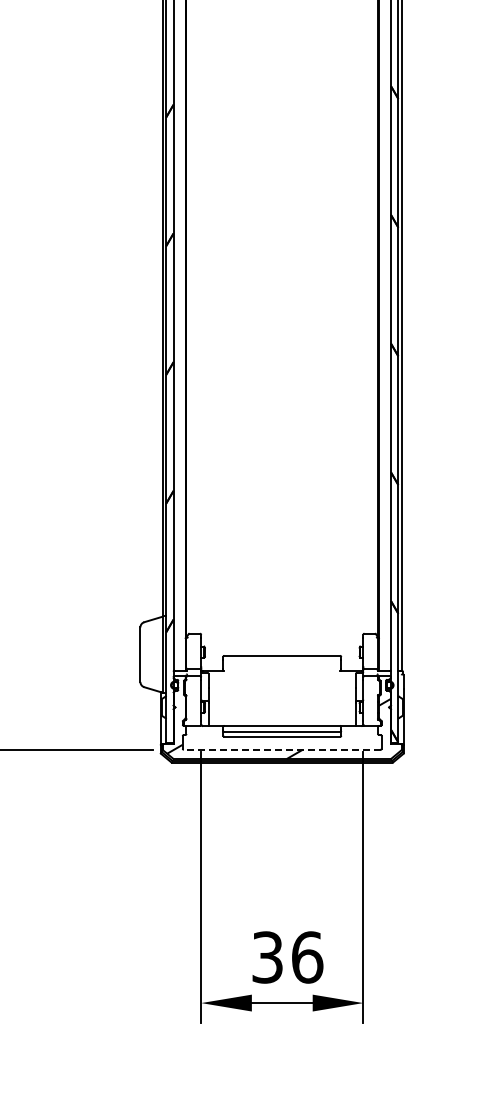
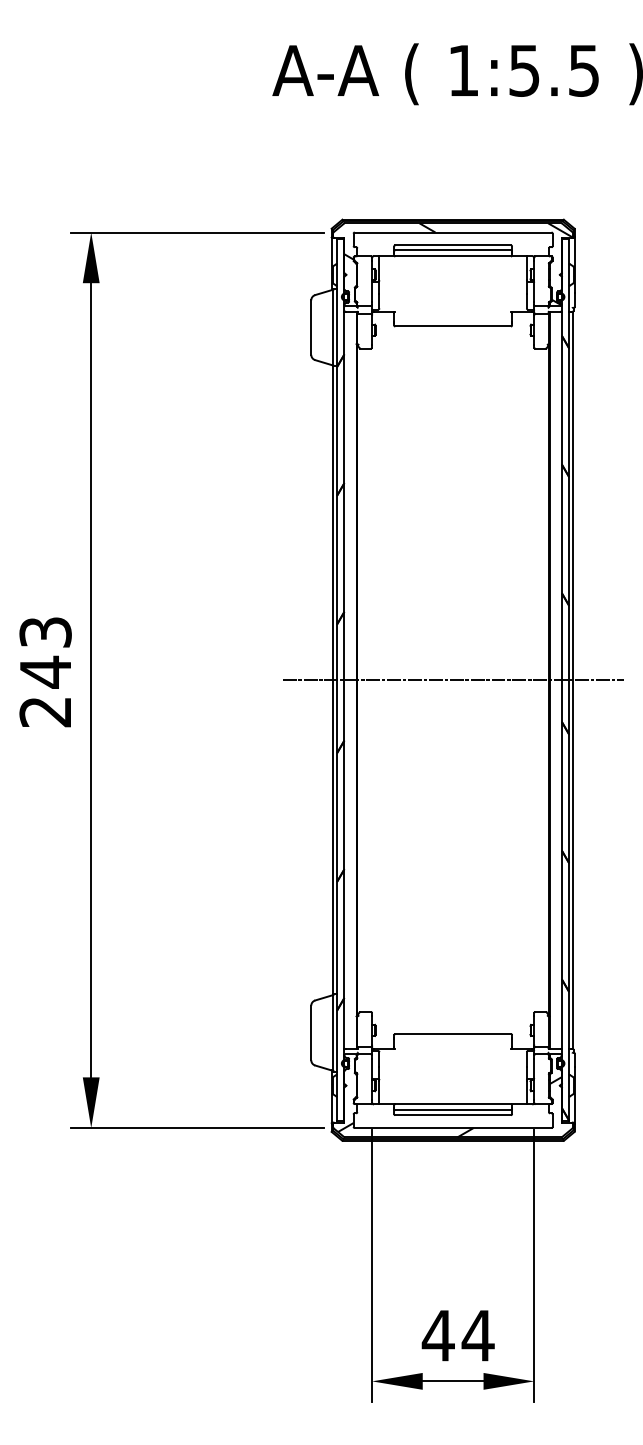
line: (281, 302) -> (452, 680), added
line: (281, 750) -> (452, 1128), dashed -> solid
text: (286, 957) -> (457, 1335), 36 -> 44

